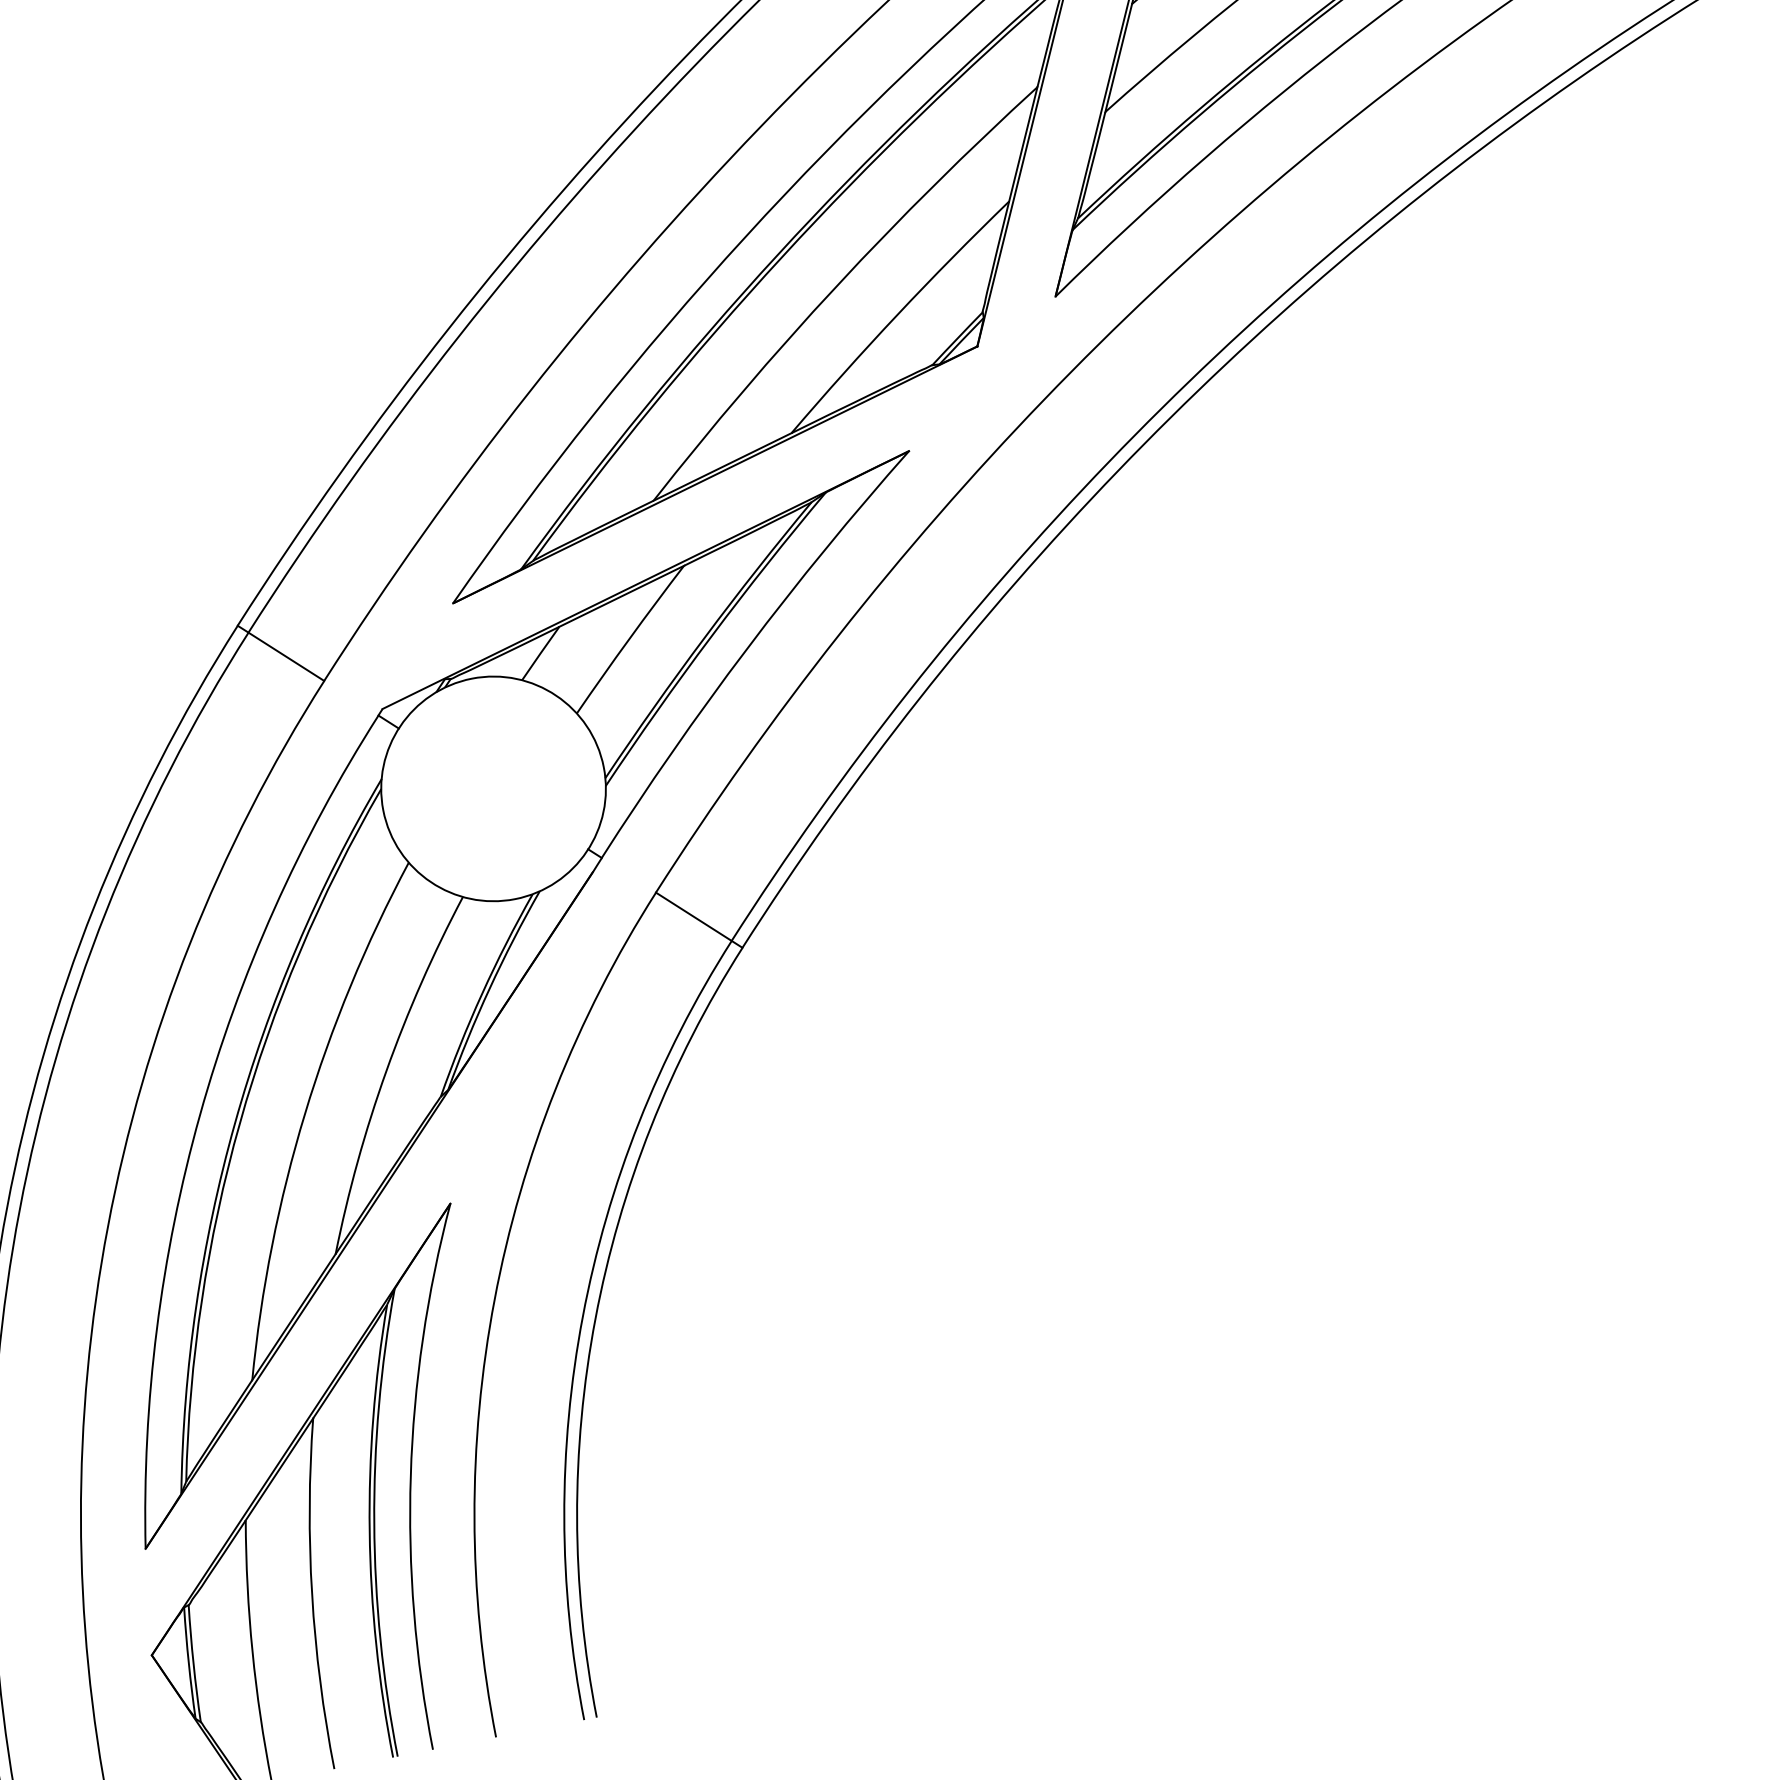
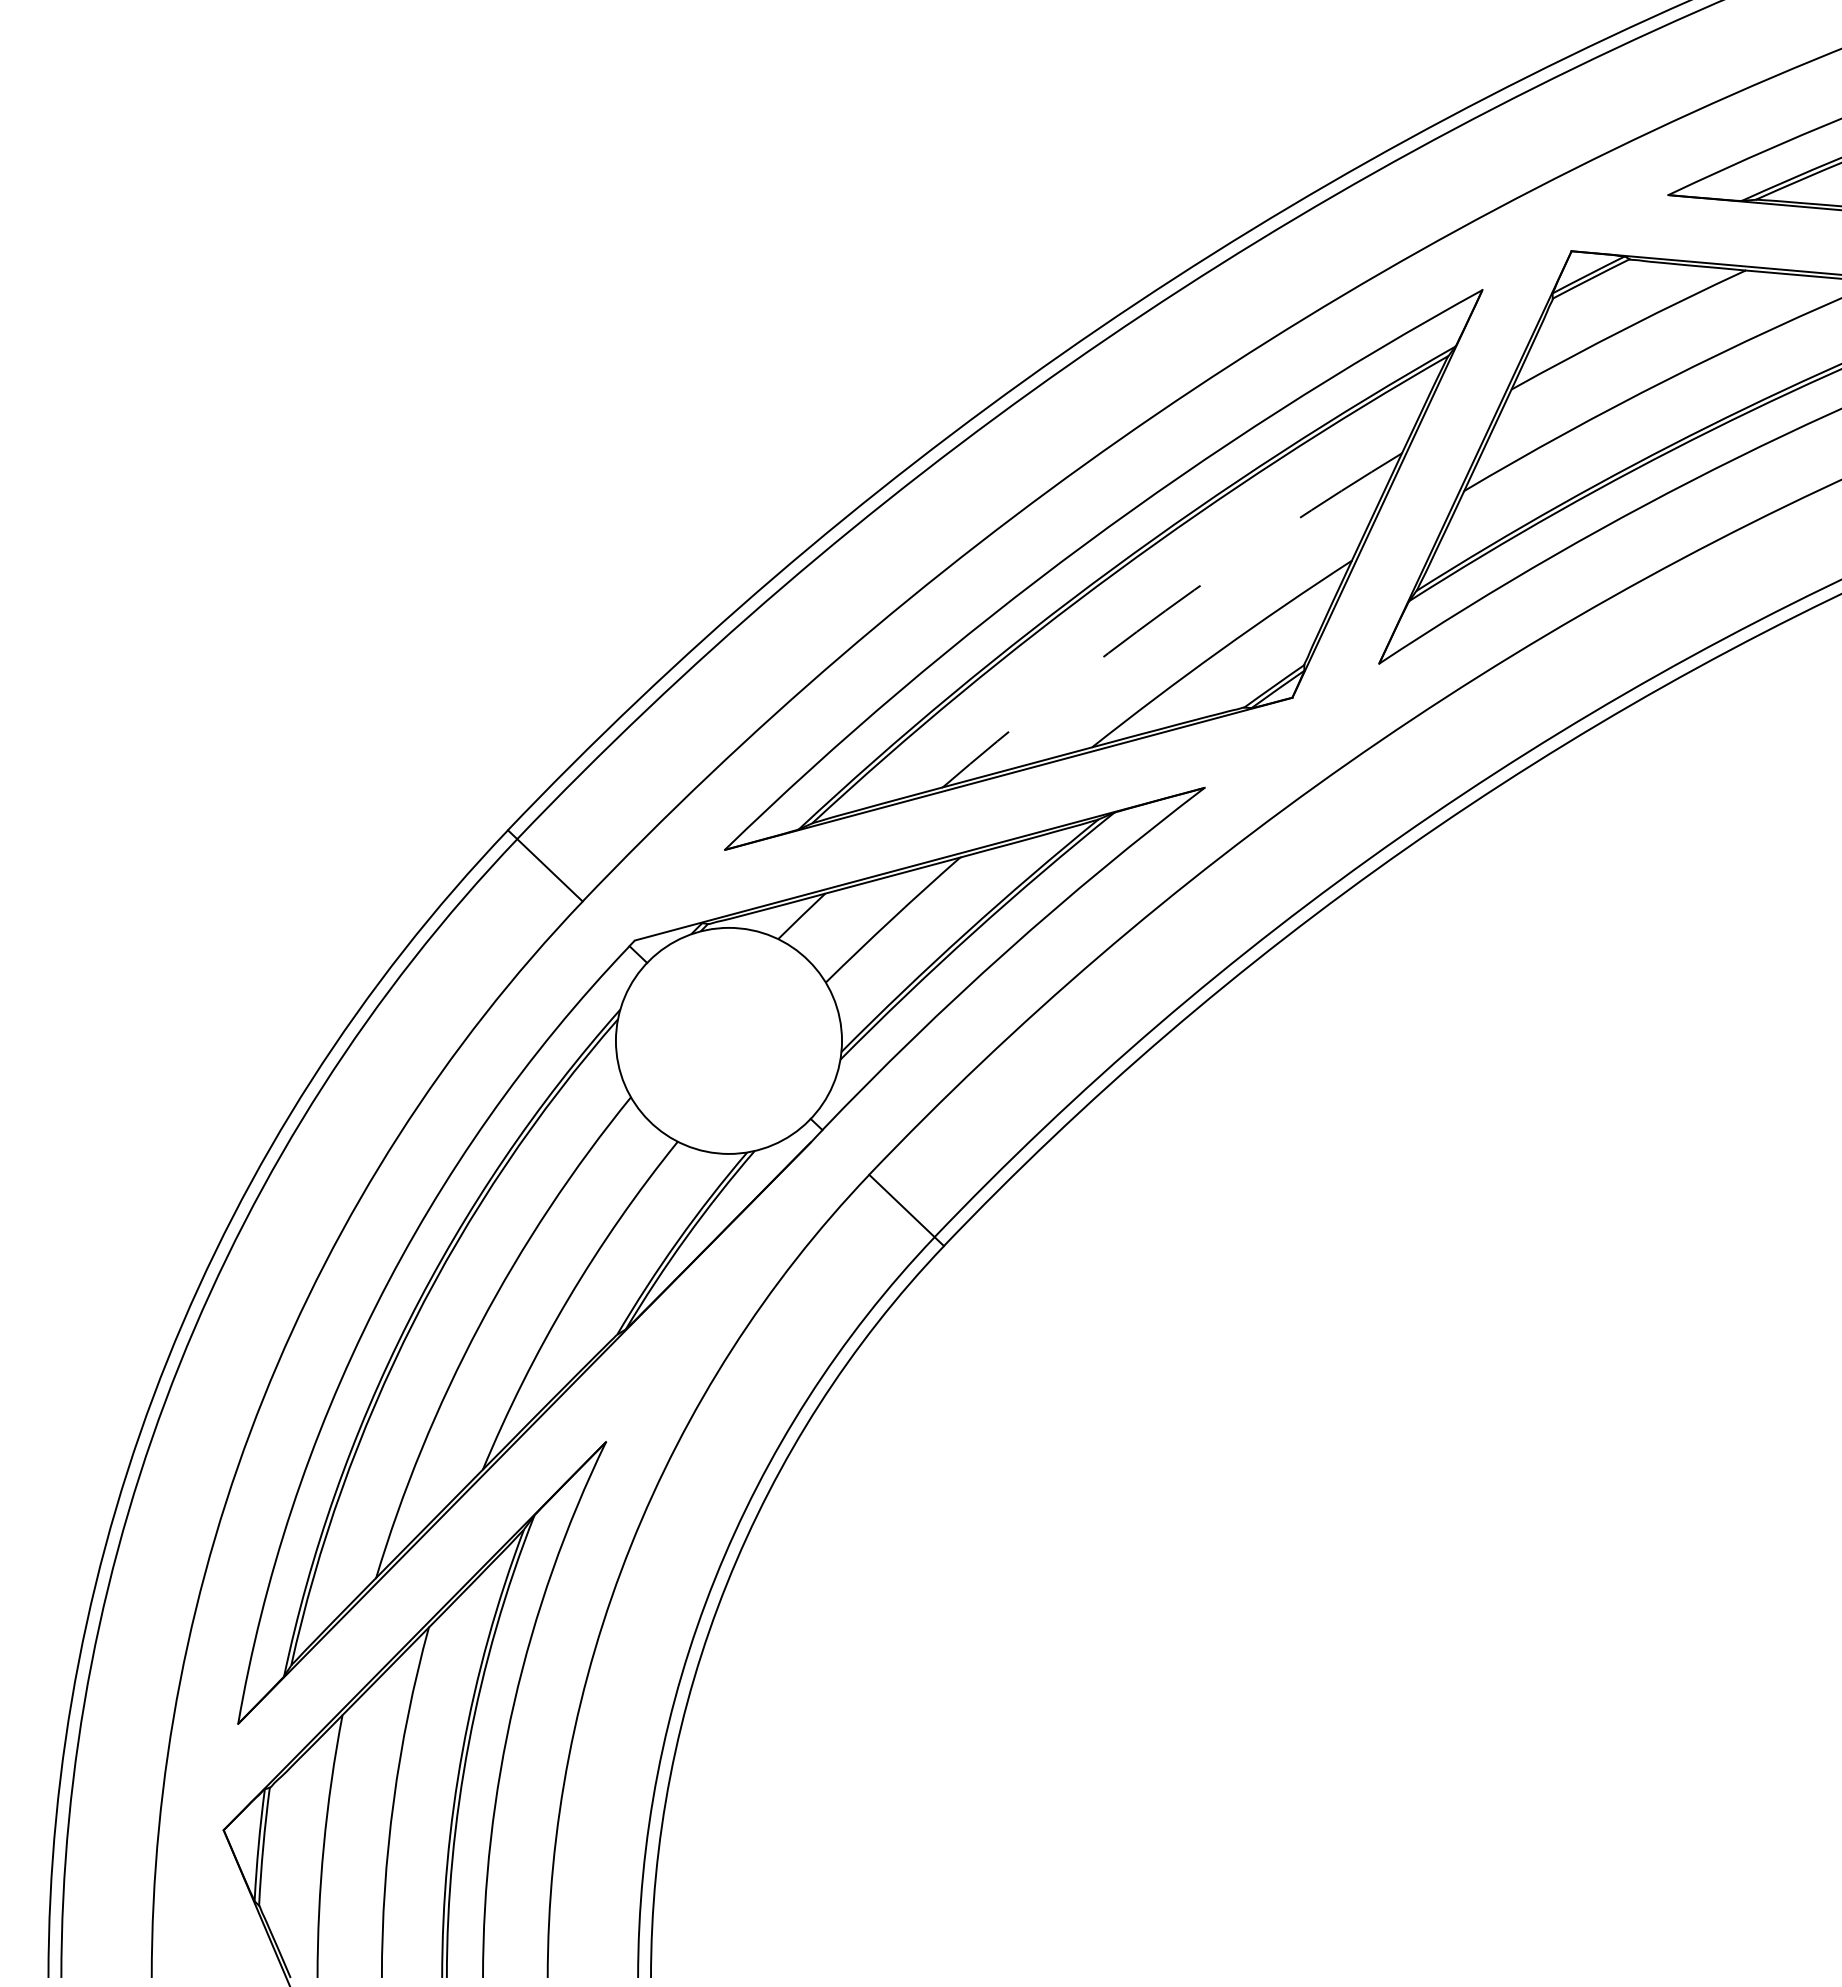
arc: (836, 285) -> (1165, 610), solid -> dashed

